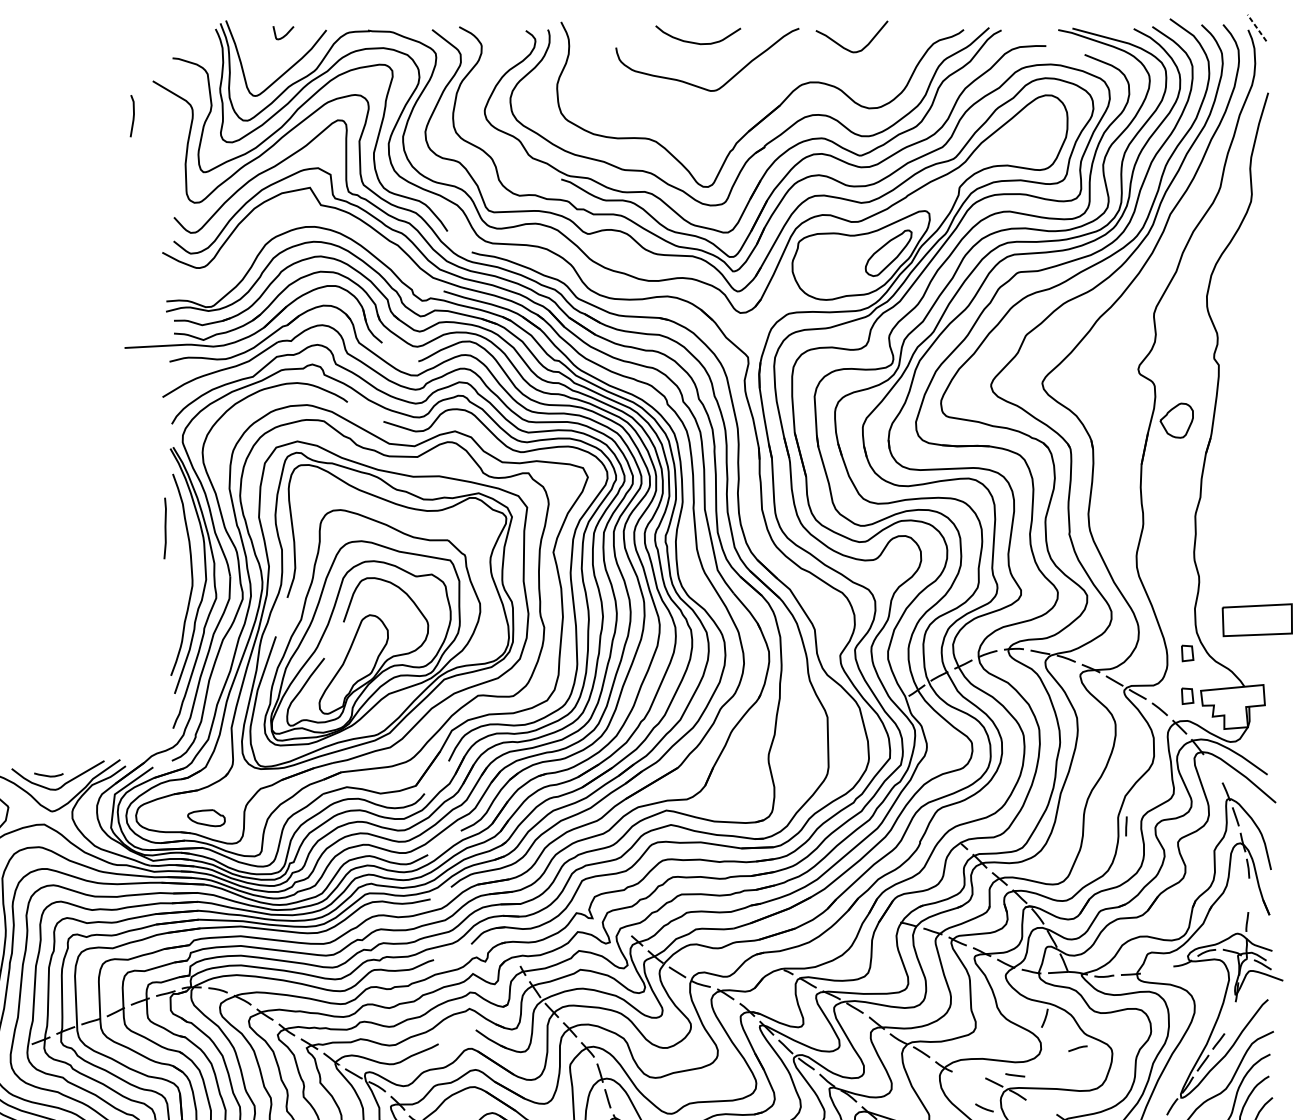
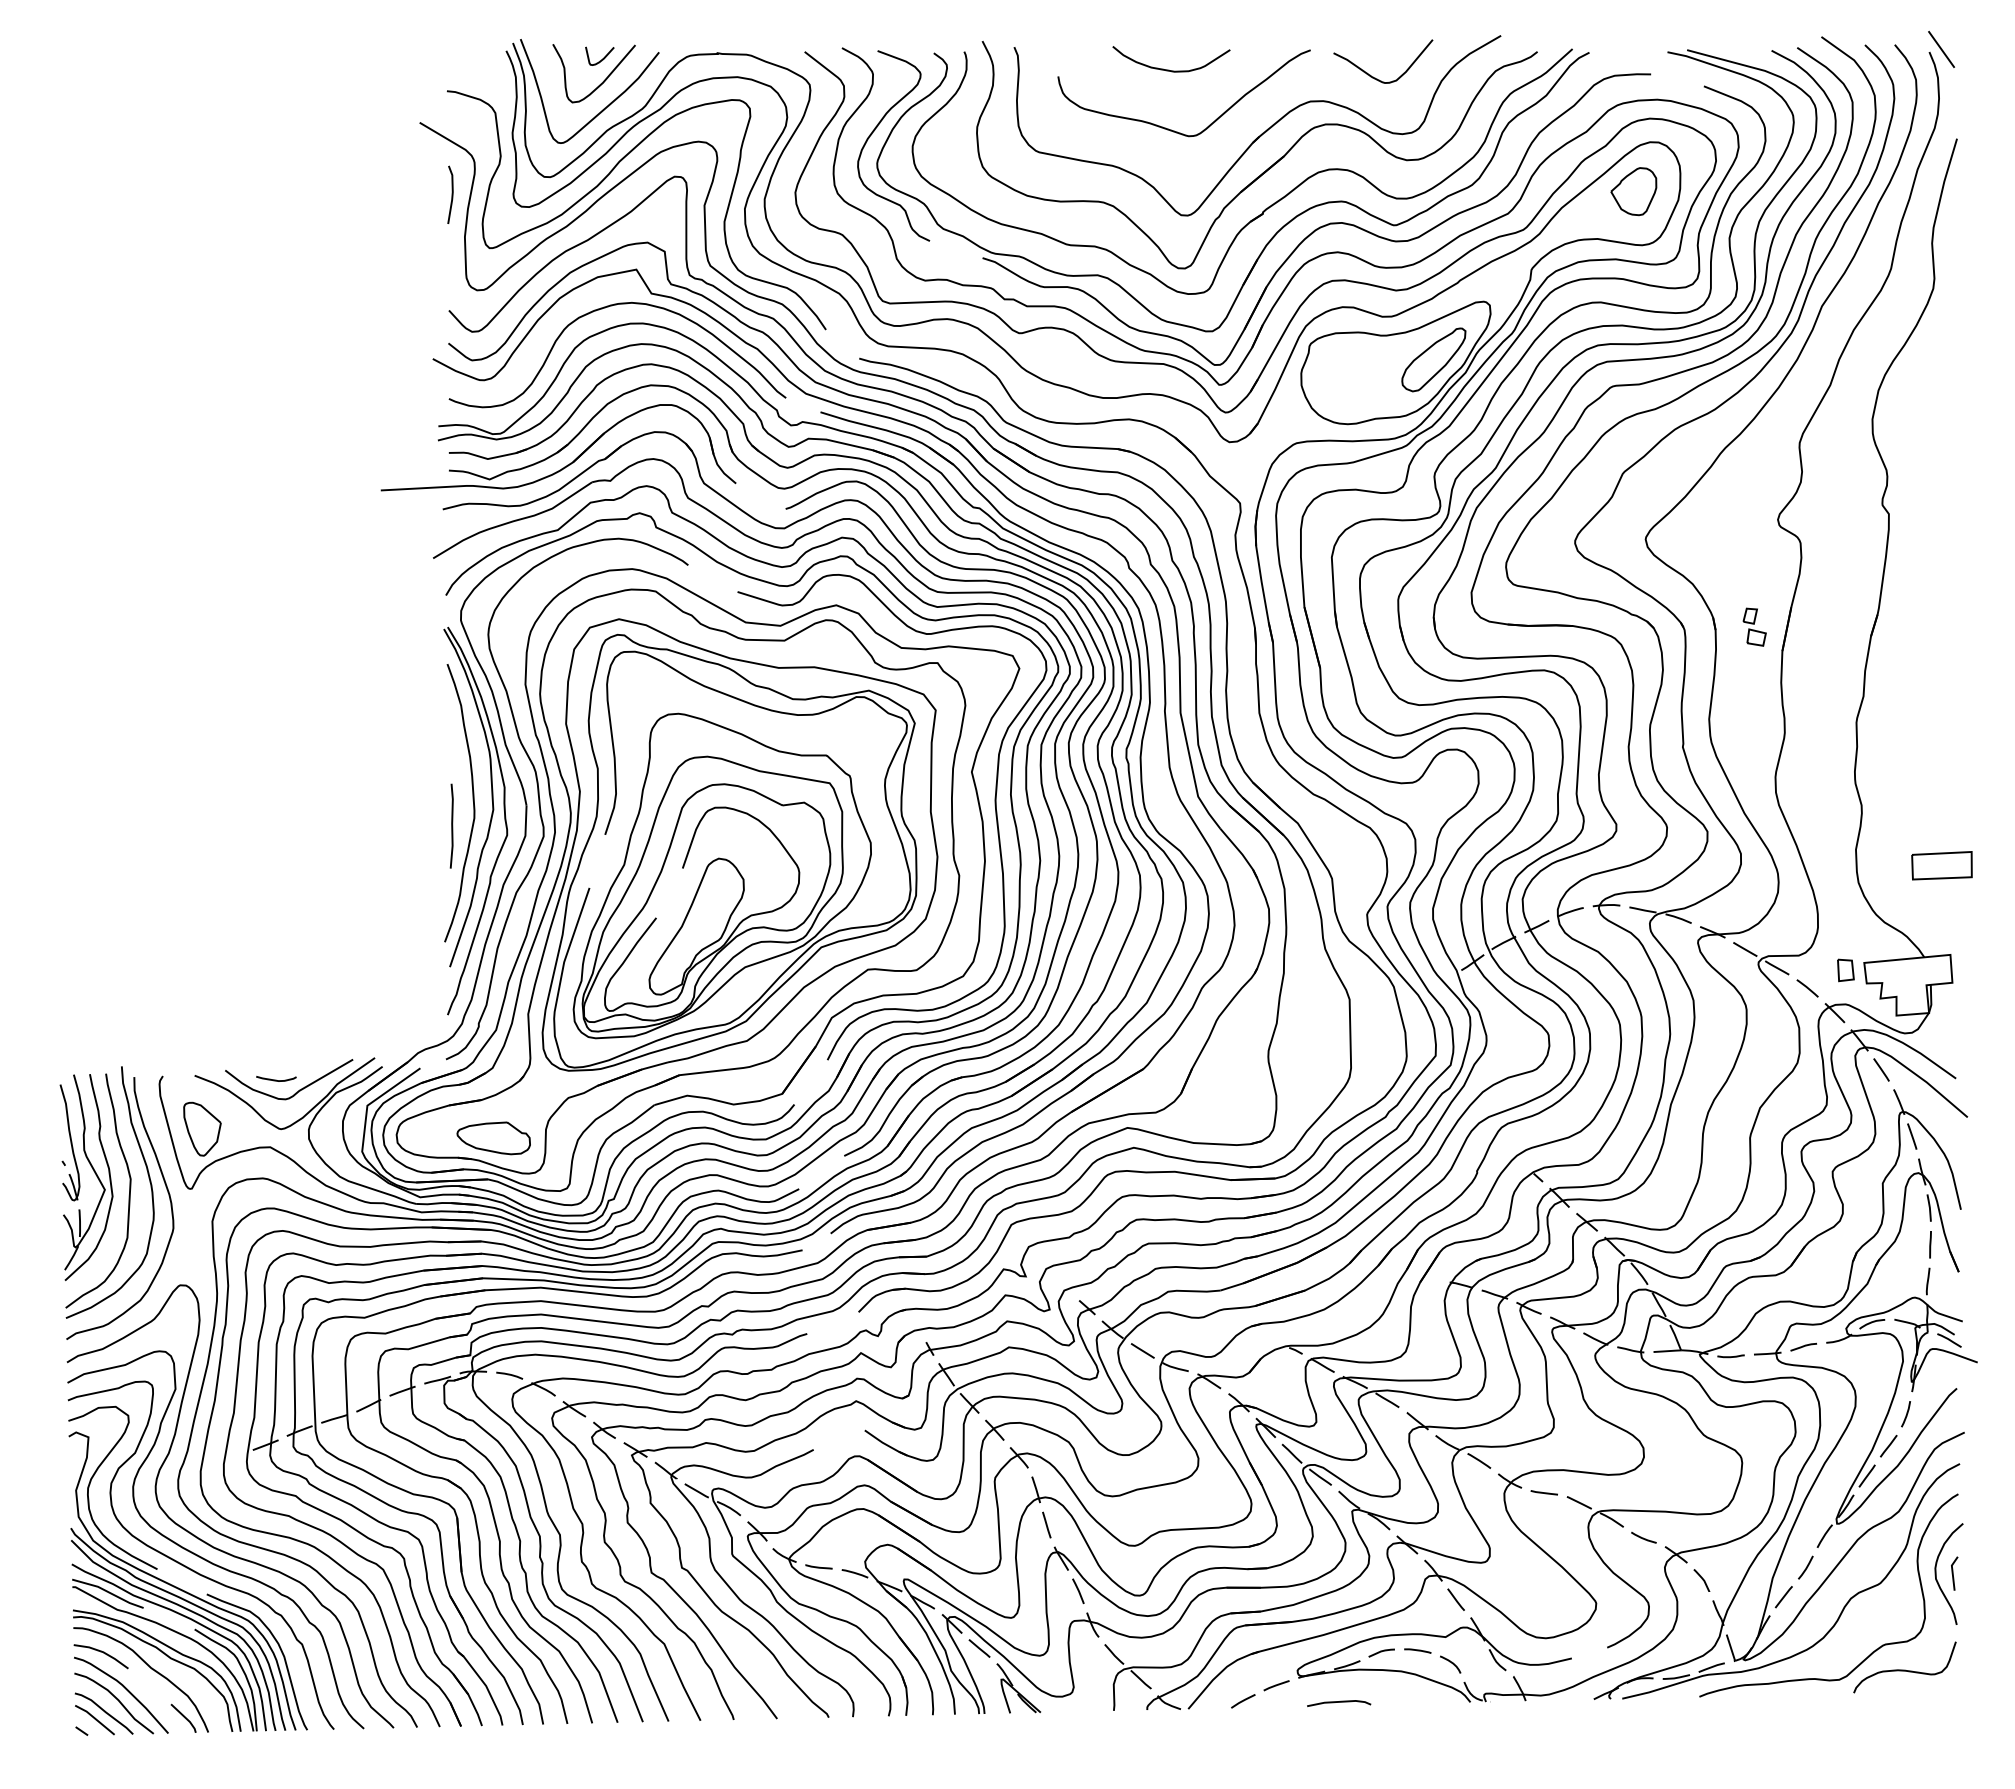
line: (1257, 28) -> (1941, 49), dashed -> solid
curve: (285, 51) -> (602, 81), added
curve: (483, 86) -> (875, 130), added
part: (764, 88) -> (1262, 132), added
line: (133, 115) -> (451, 194), moved
curve: (285, 216) -> (602, 309), added
part: (1176, 420) -> (1633, 191), moved
part: (1121, 446) -> (1754, 626), added
line: (164, 527) -> (451, 825), moved
part: (1257, 620) -> (1941, 865), size x0.62
part: (1187, 653) -> (1845, 911), removed
line: (1213, 768) -> (1881, 1069), added
part: (206, 818) -> (493, 1138), size x1.43
line: (1126, 826) -> (1930, 1244), moved
line: (1045, 1018) -> (1906, 1414), moved
line: (1077, 1048) -> (1803, 1346), moved
line: (1014, 1075) -> (1543, 1492), moved
line: (984, 1107) -> (1643, 1537), moved

